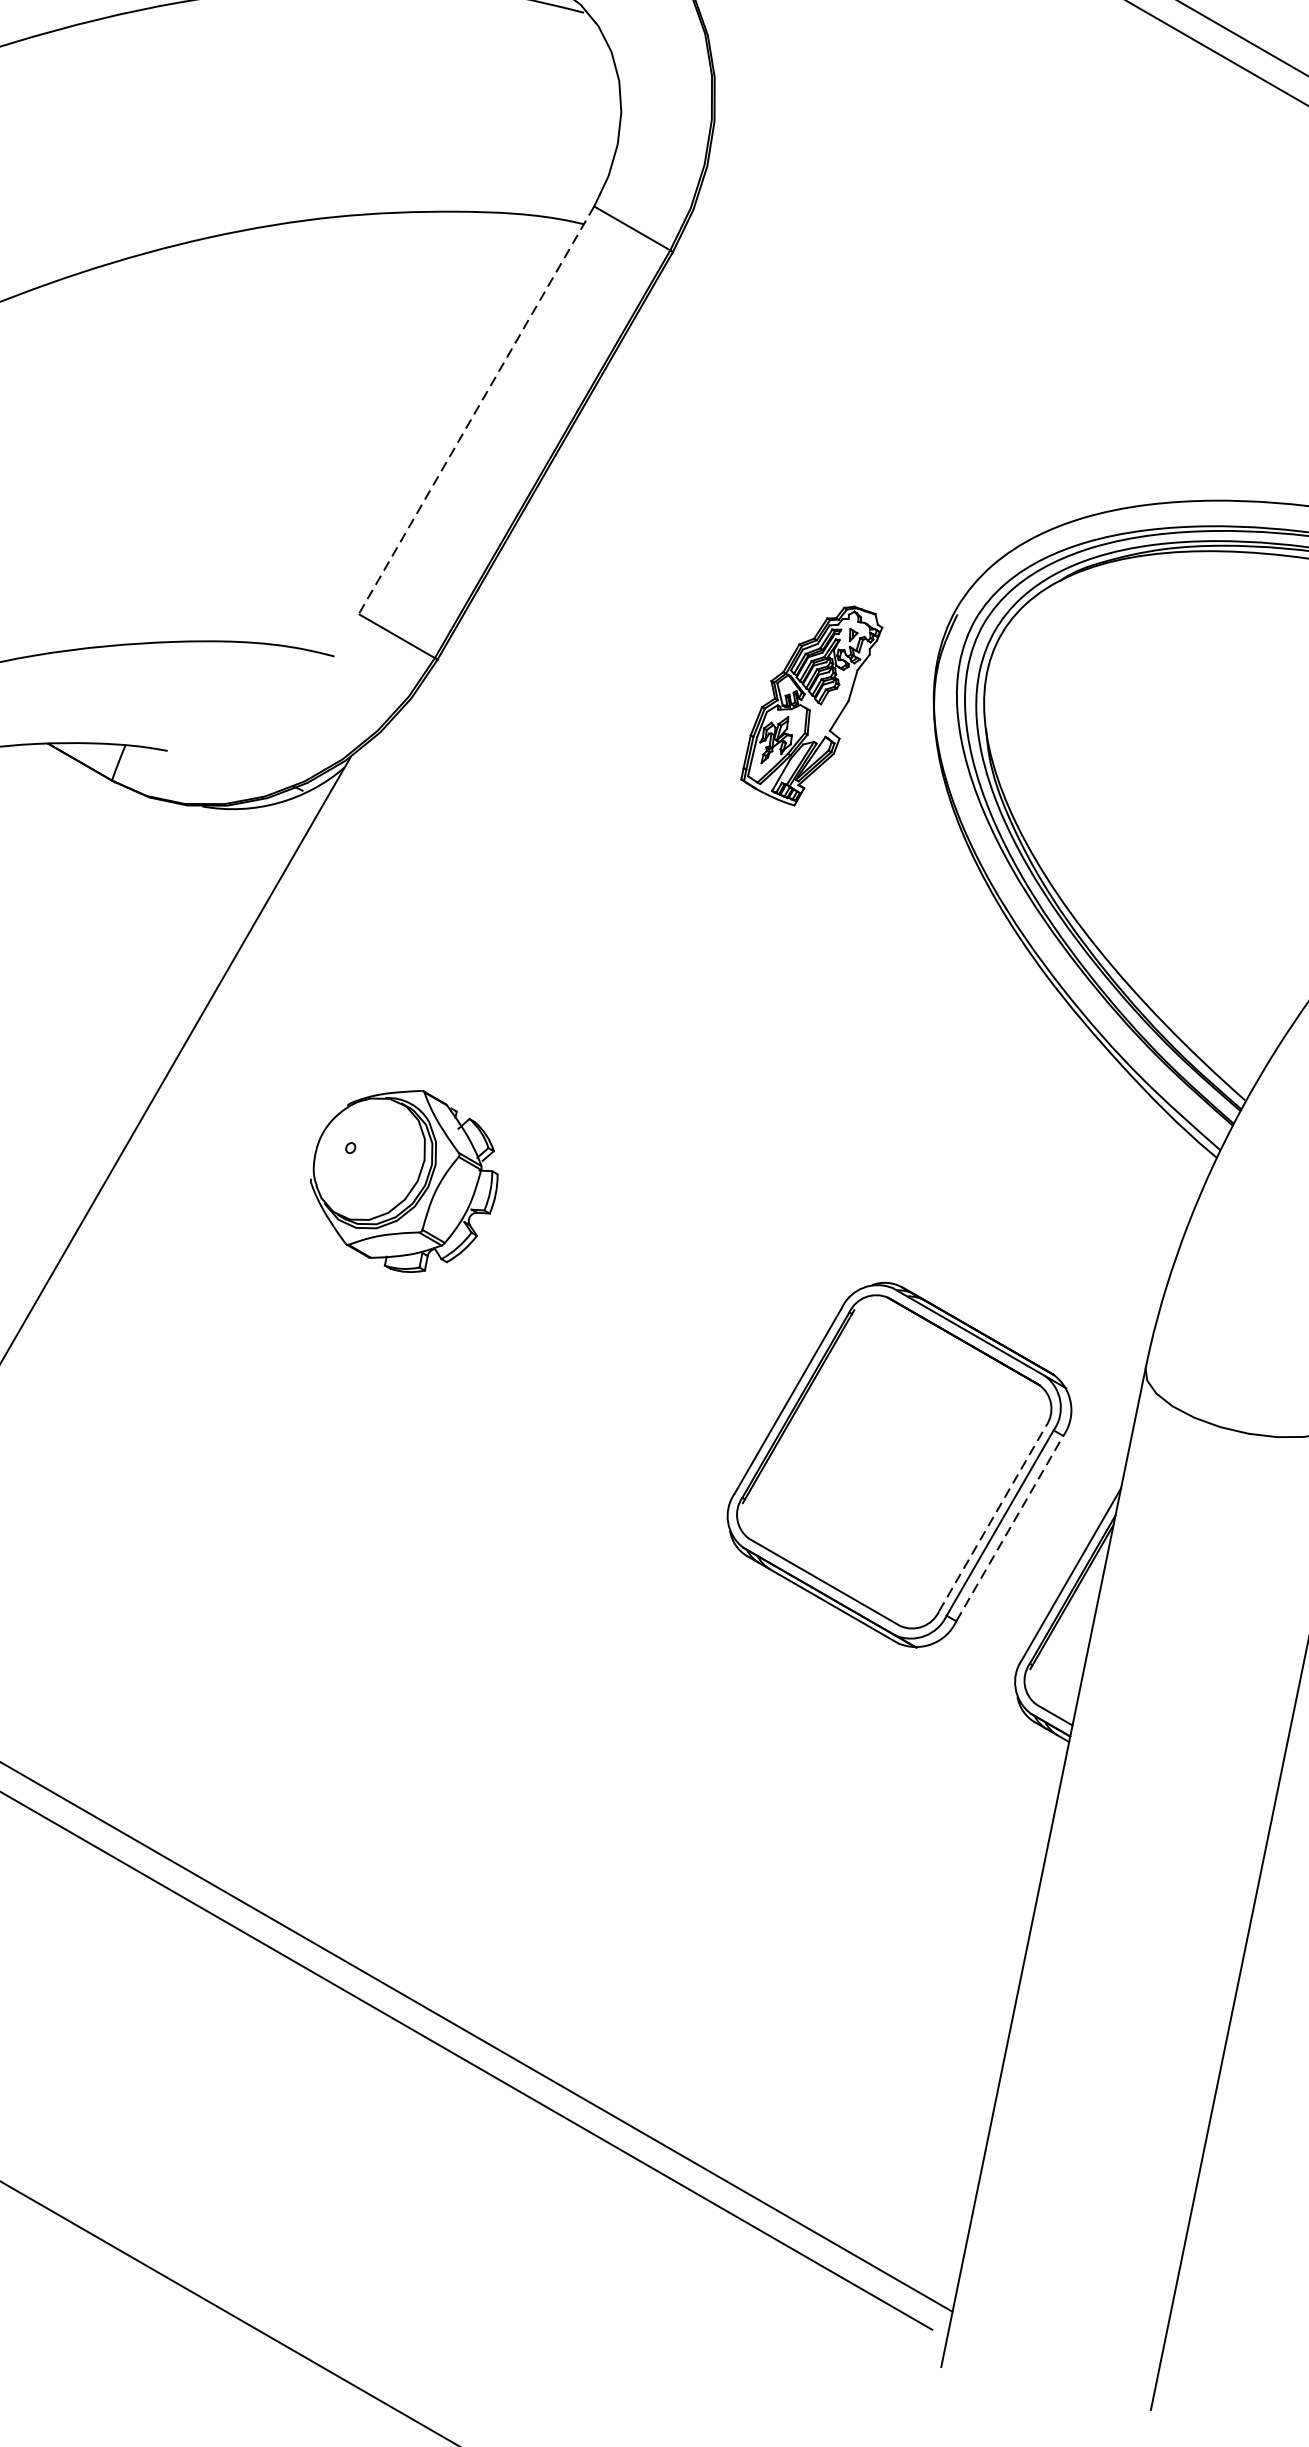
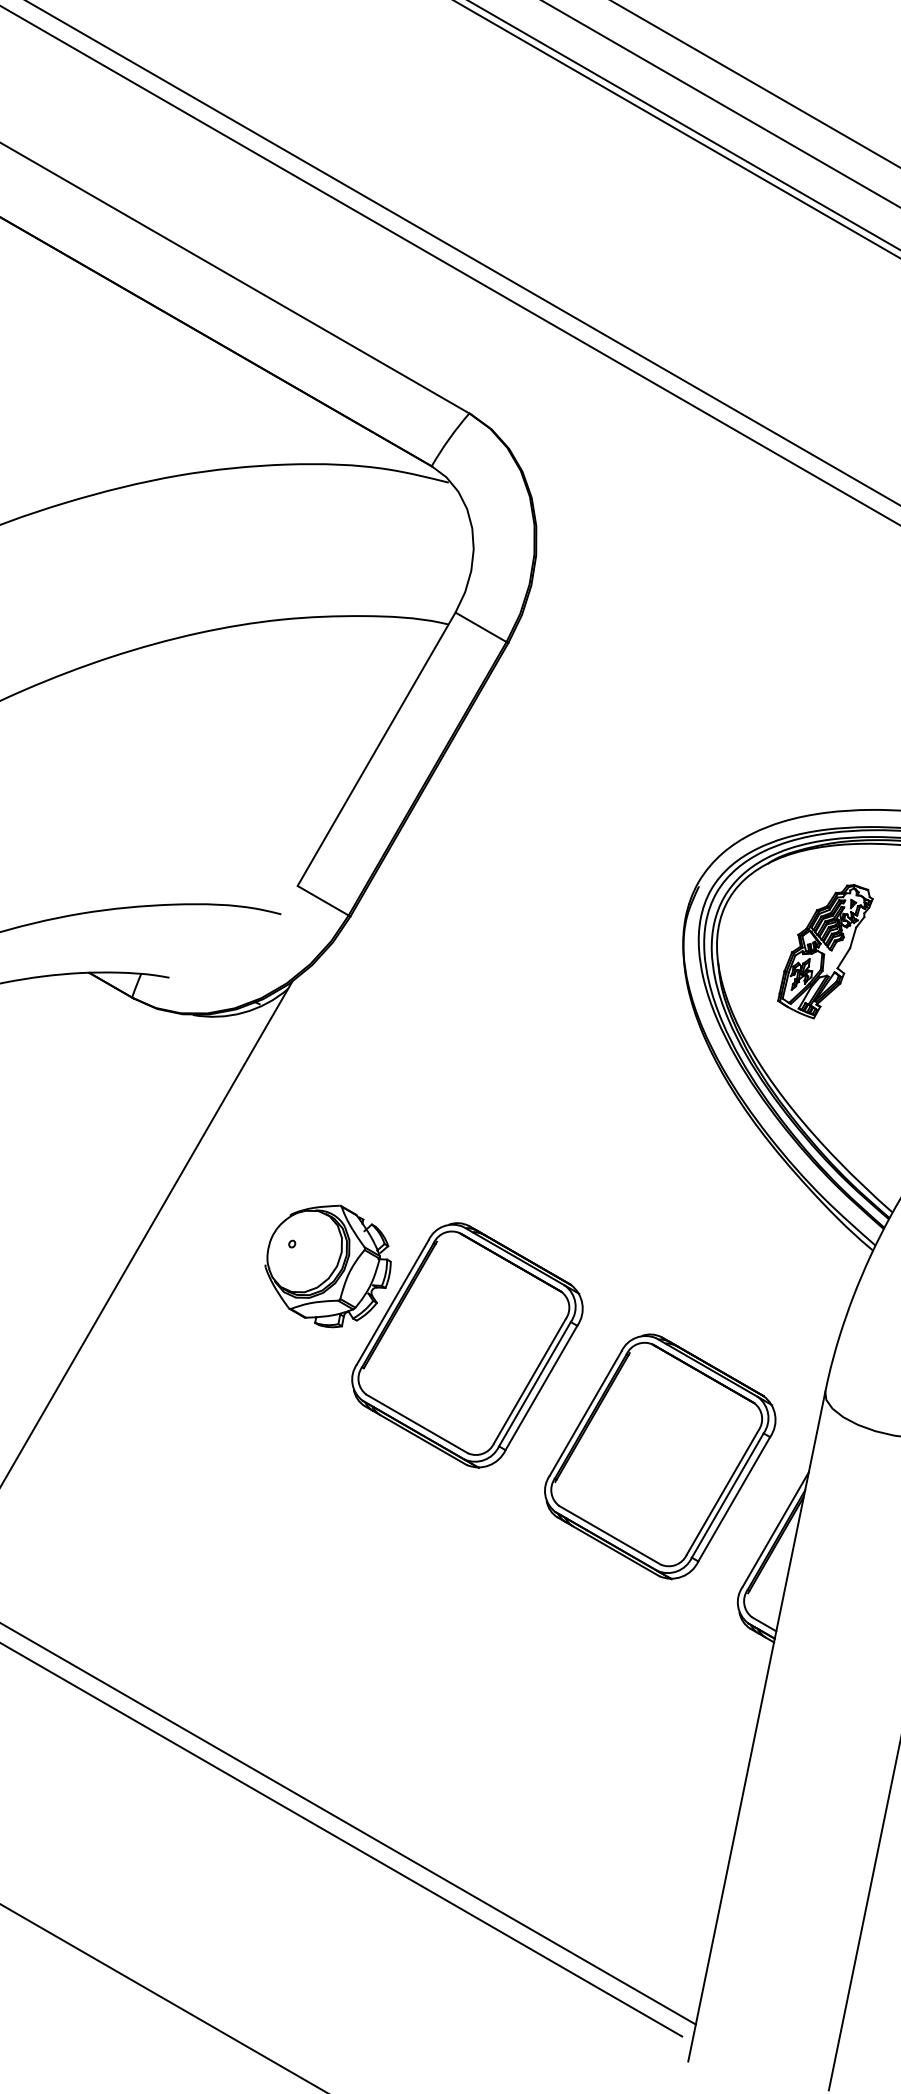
line: (476, 410) -> (376, 749), dashed -> solid
part: (811, 705) -> (825, 951), moved
part: (612, 1299) -> (467, 1345), added
line: (992, 1518) -> (722, 1492), dashed -> solid
line: (1010, 1528) -> (734, 1499), dashed -> solid

